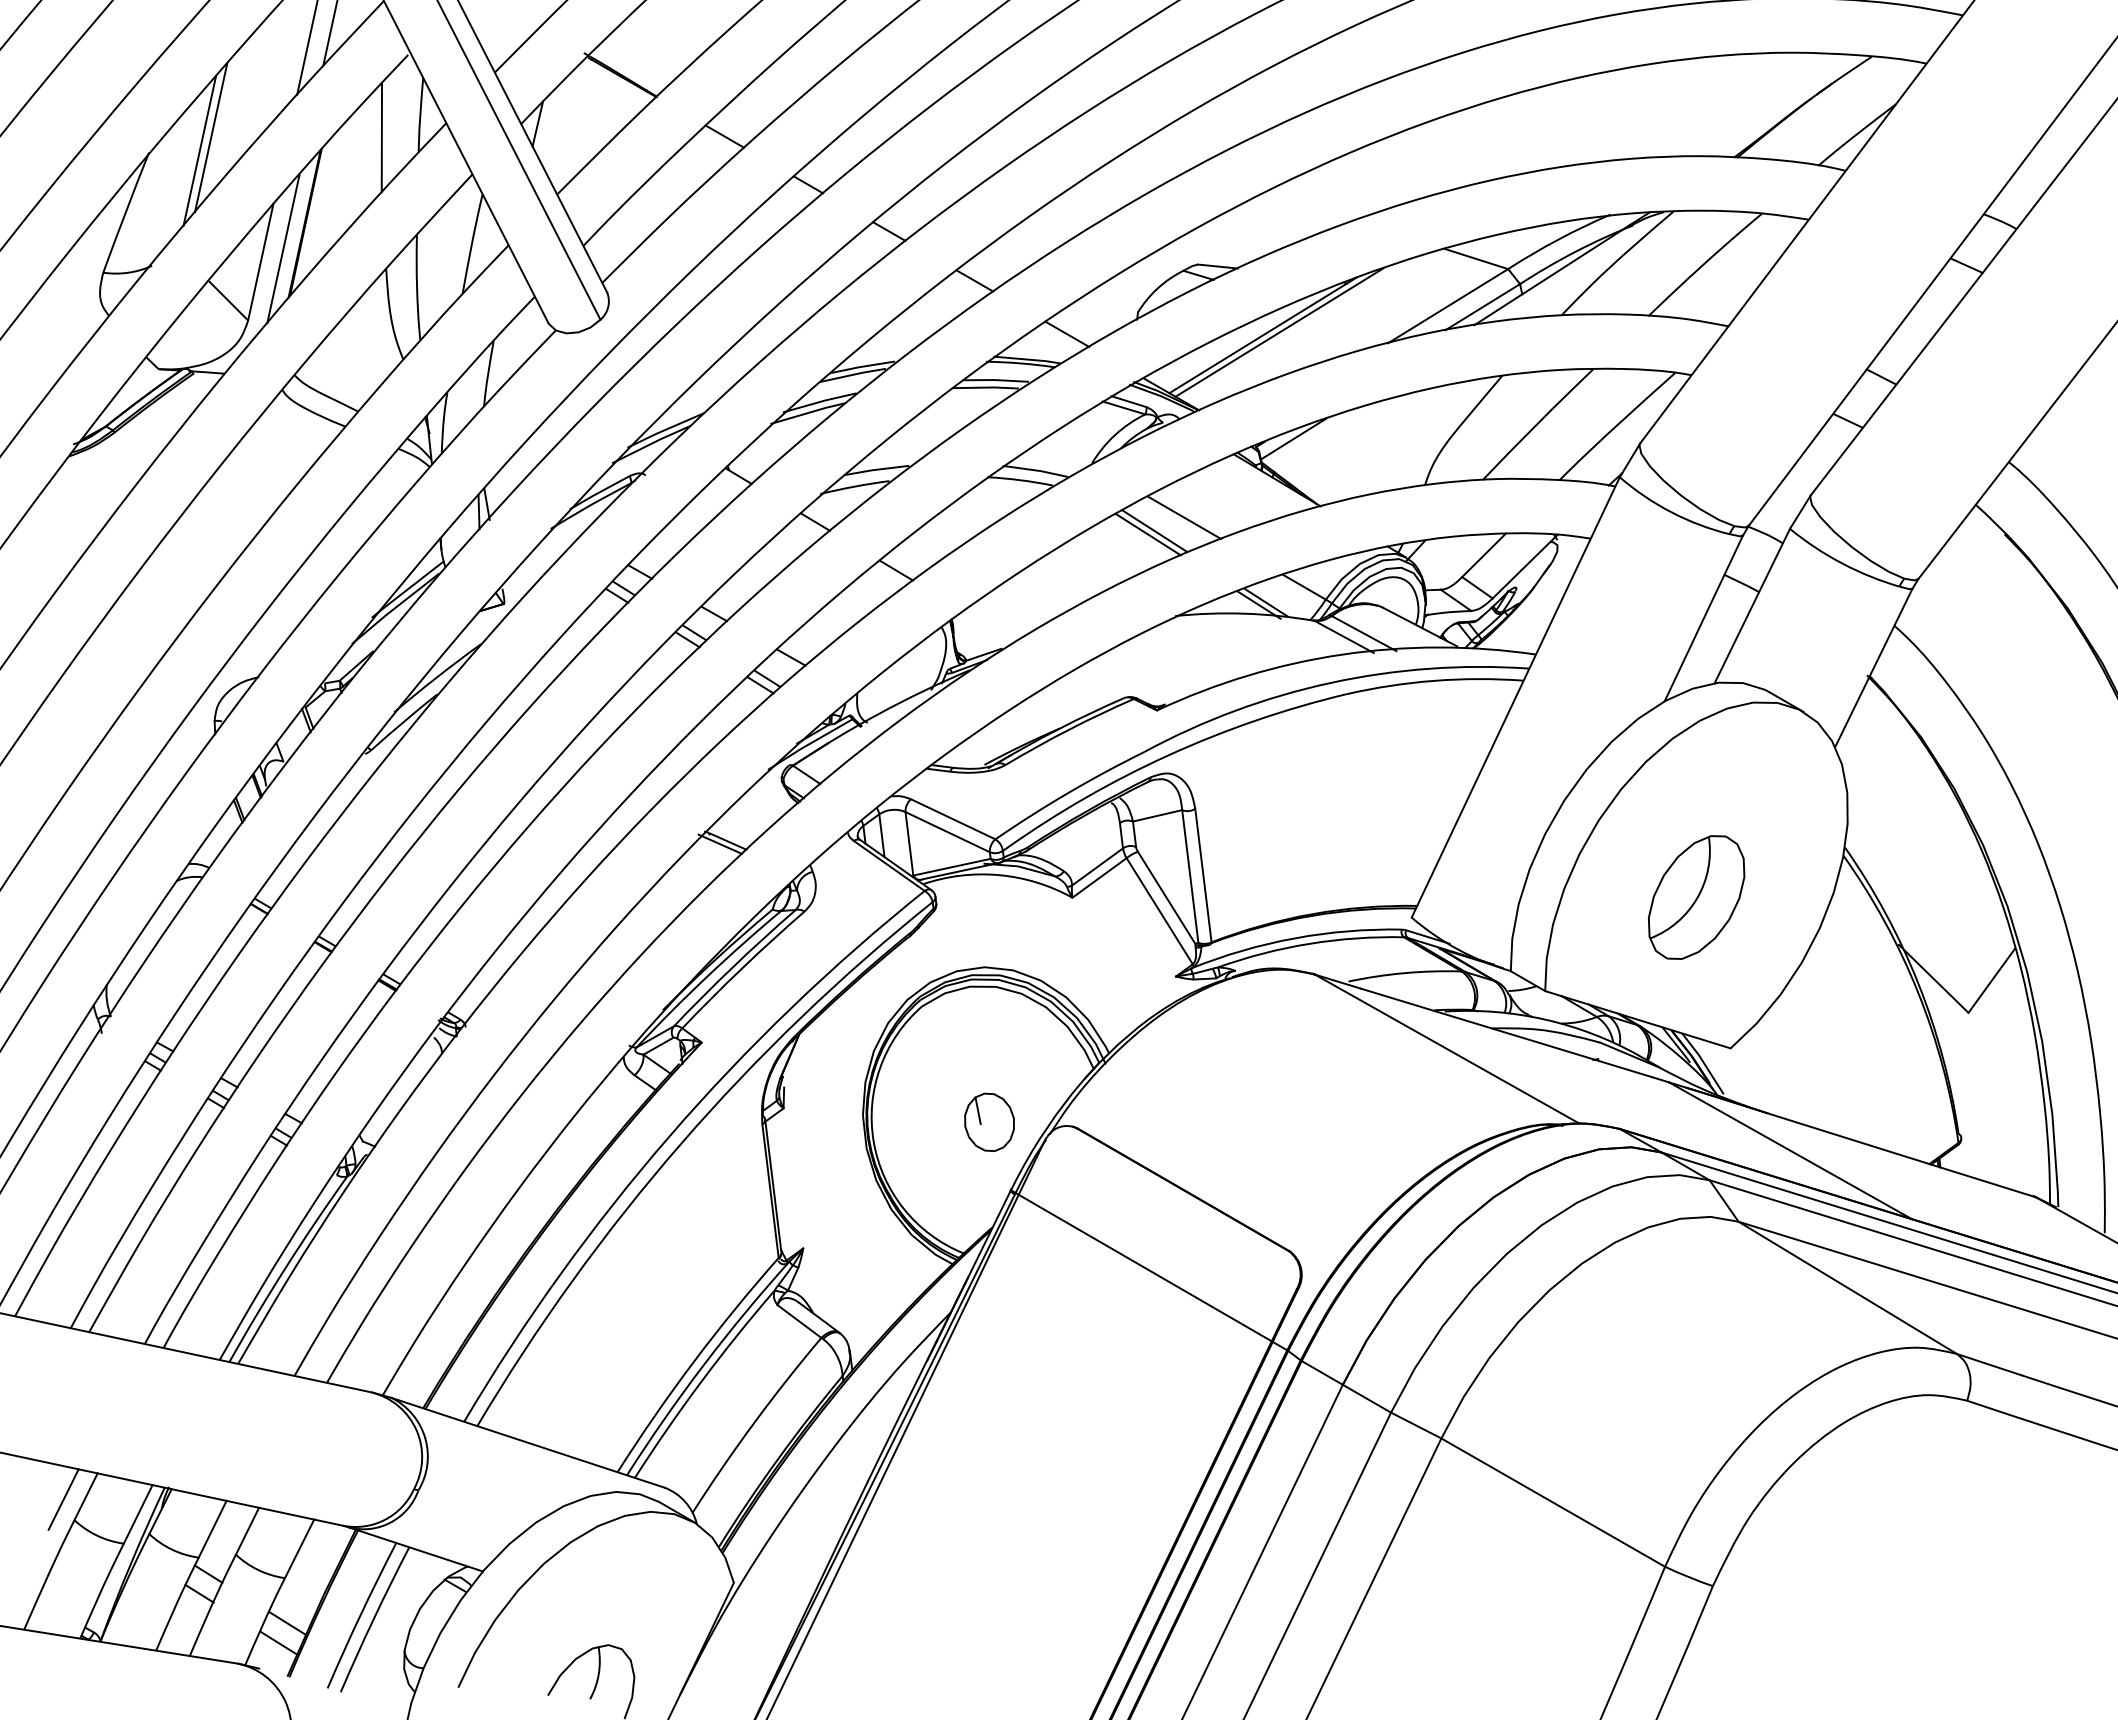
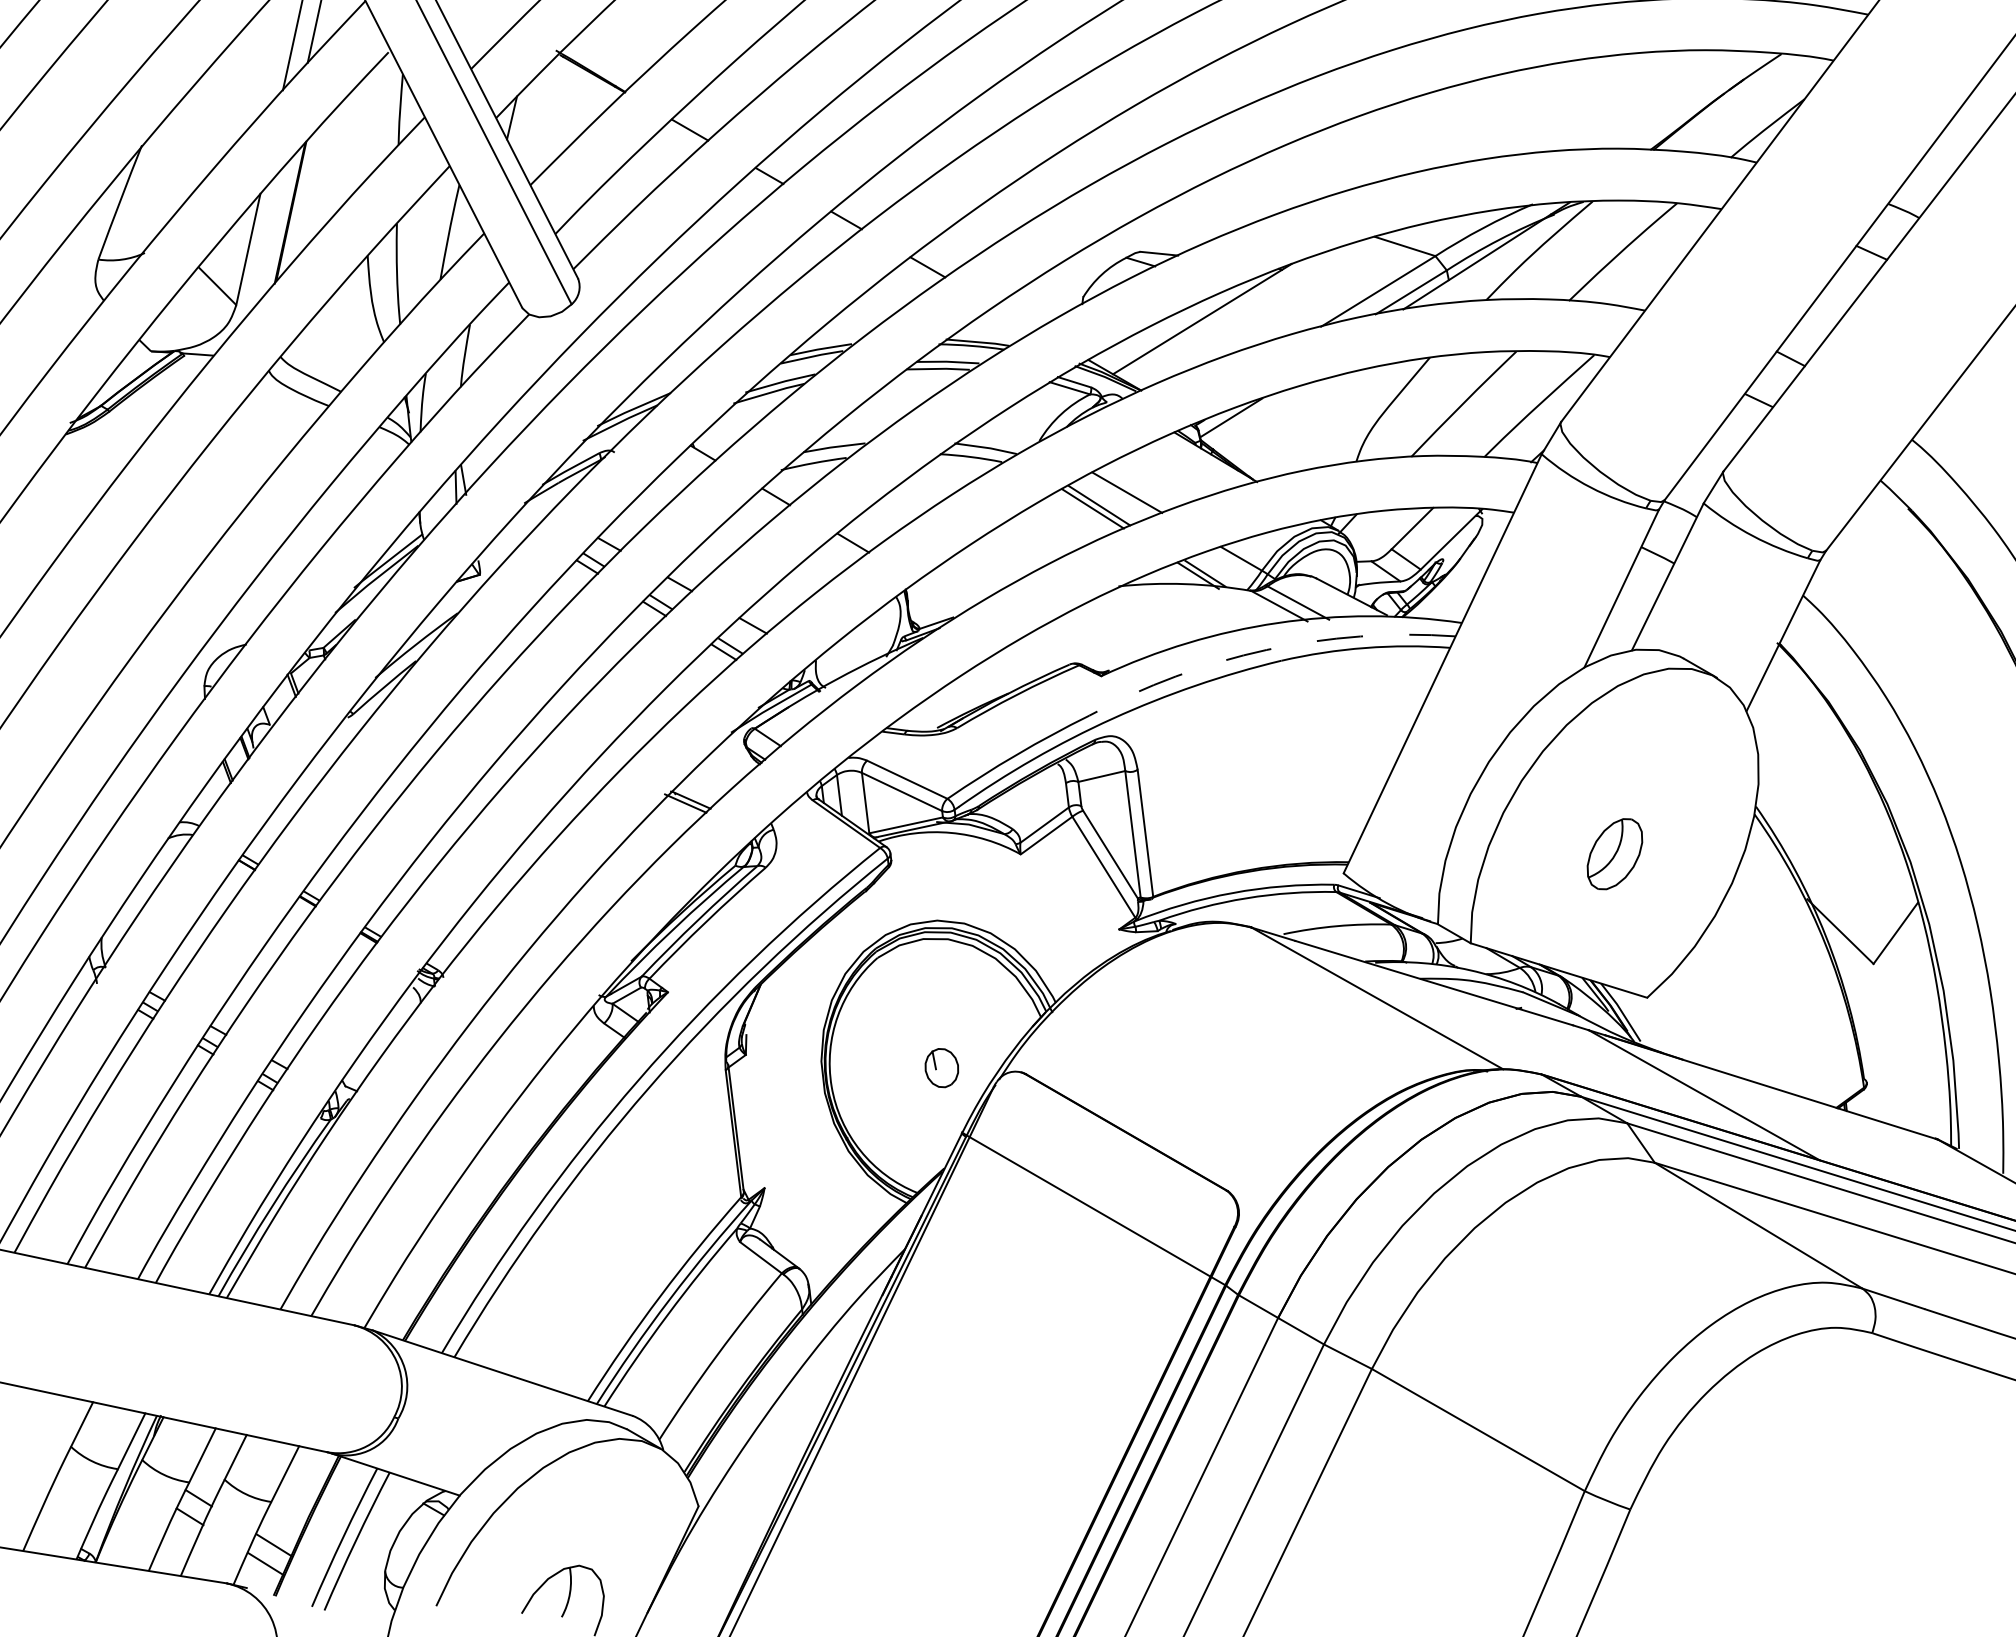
line: (211, 137) -> (201, 130), removed
line: (381, 137) -> (363, 130), removed
line: (199, 150) -> (190, 143), removed
line: (283, 248) -> (269, 236), removed
line: (1279, 332) -> (1217, 316), removed
line: (1067, 333) -> (1016, 317), removed
arc: (1330, 682) -> (1266, 649), solid -> dashed
part: (1696, 897) -> (1614, 854), size x0.6
part: (989, 1121) -> (941, 1067), size x0.7
line: (63, 1499) -> (60, 1427), removed

